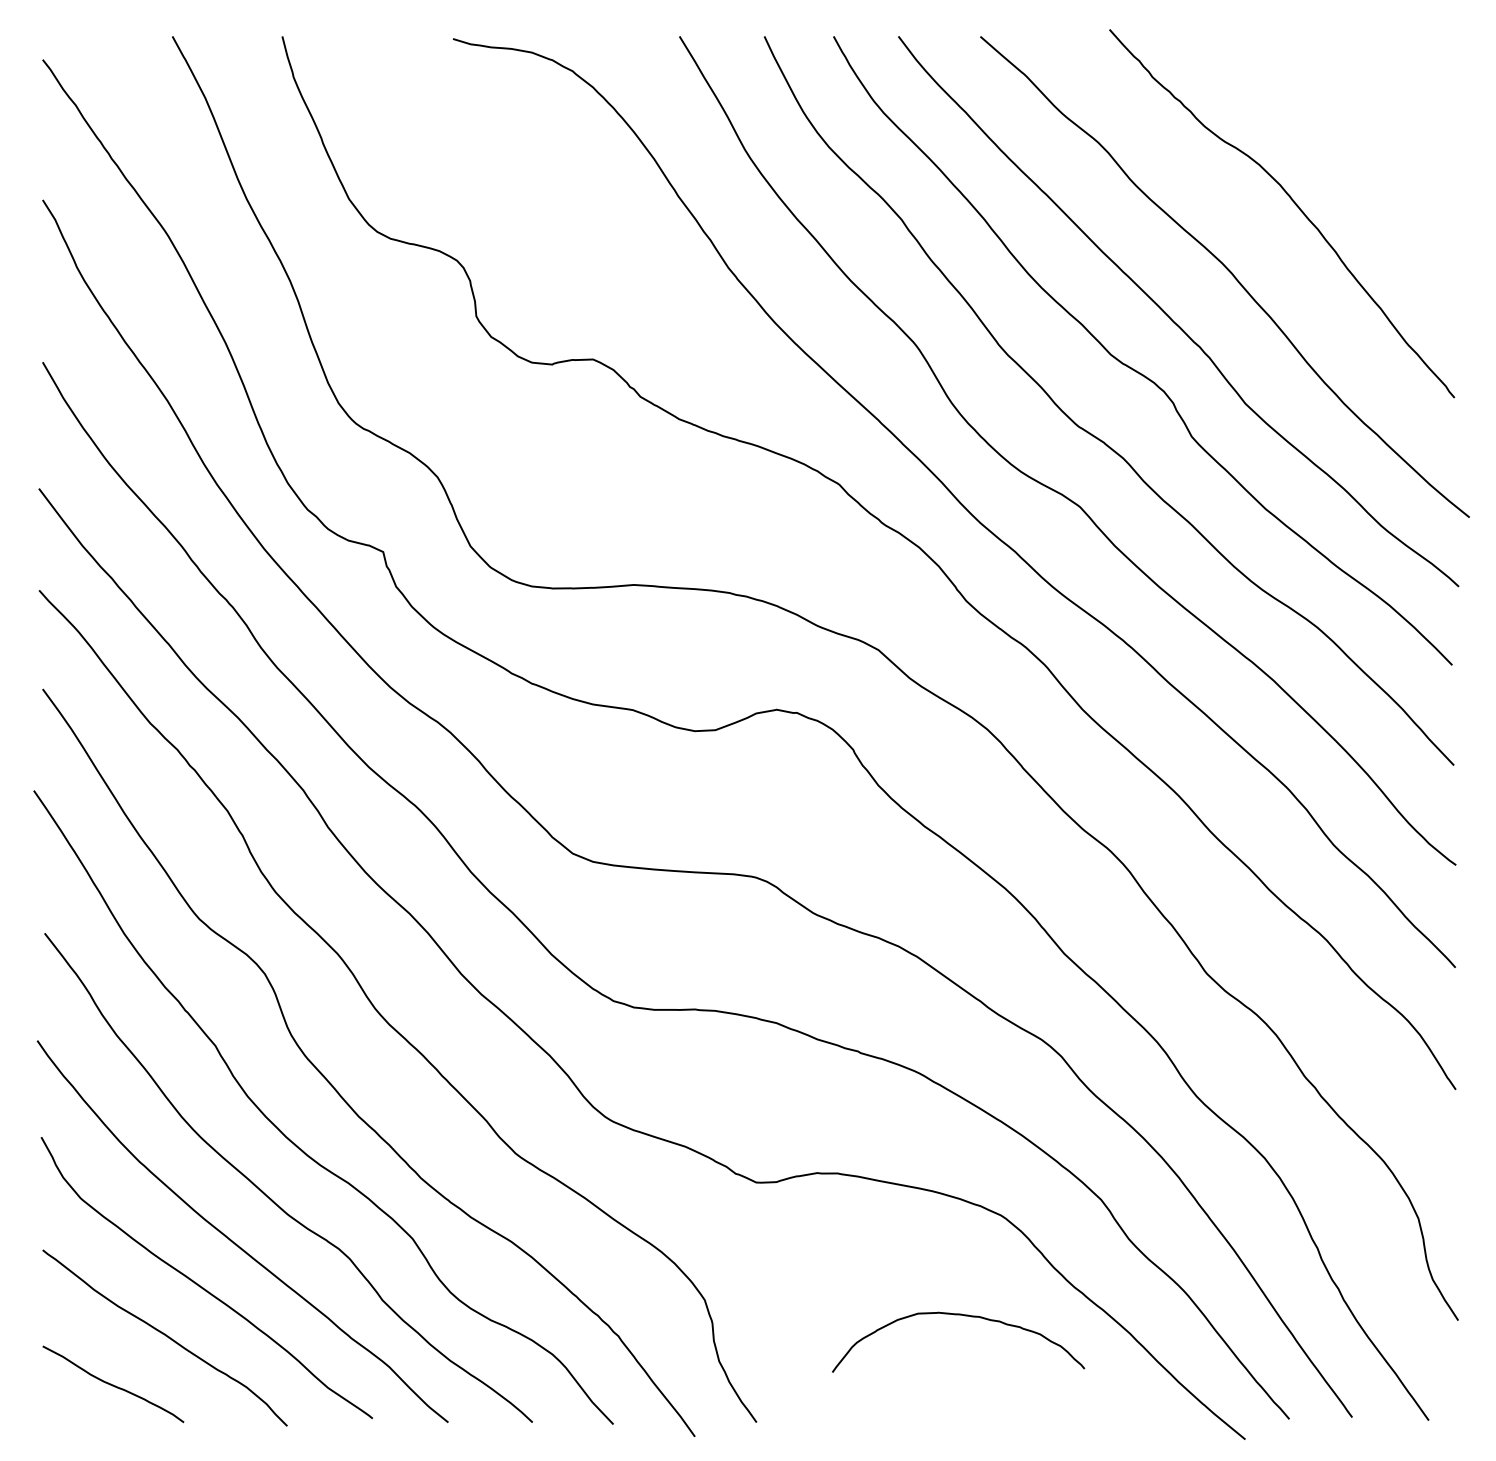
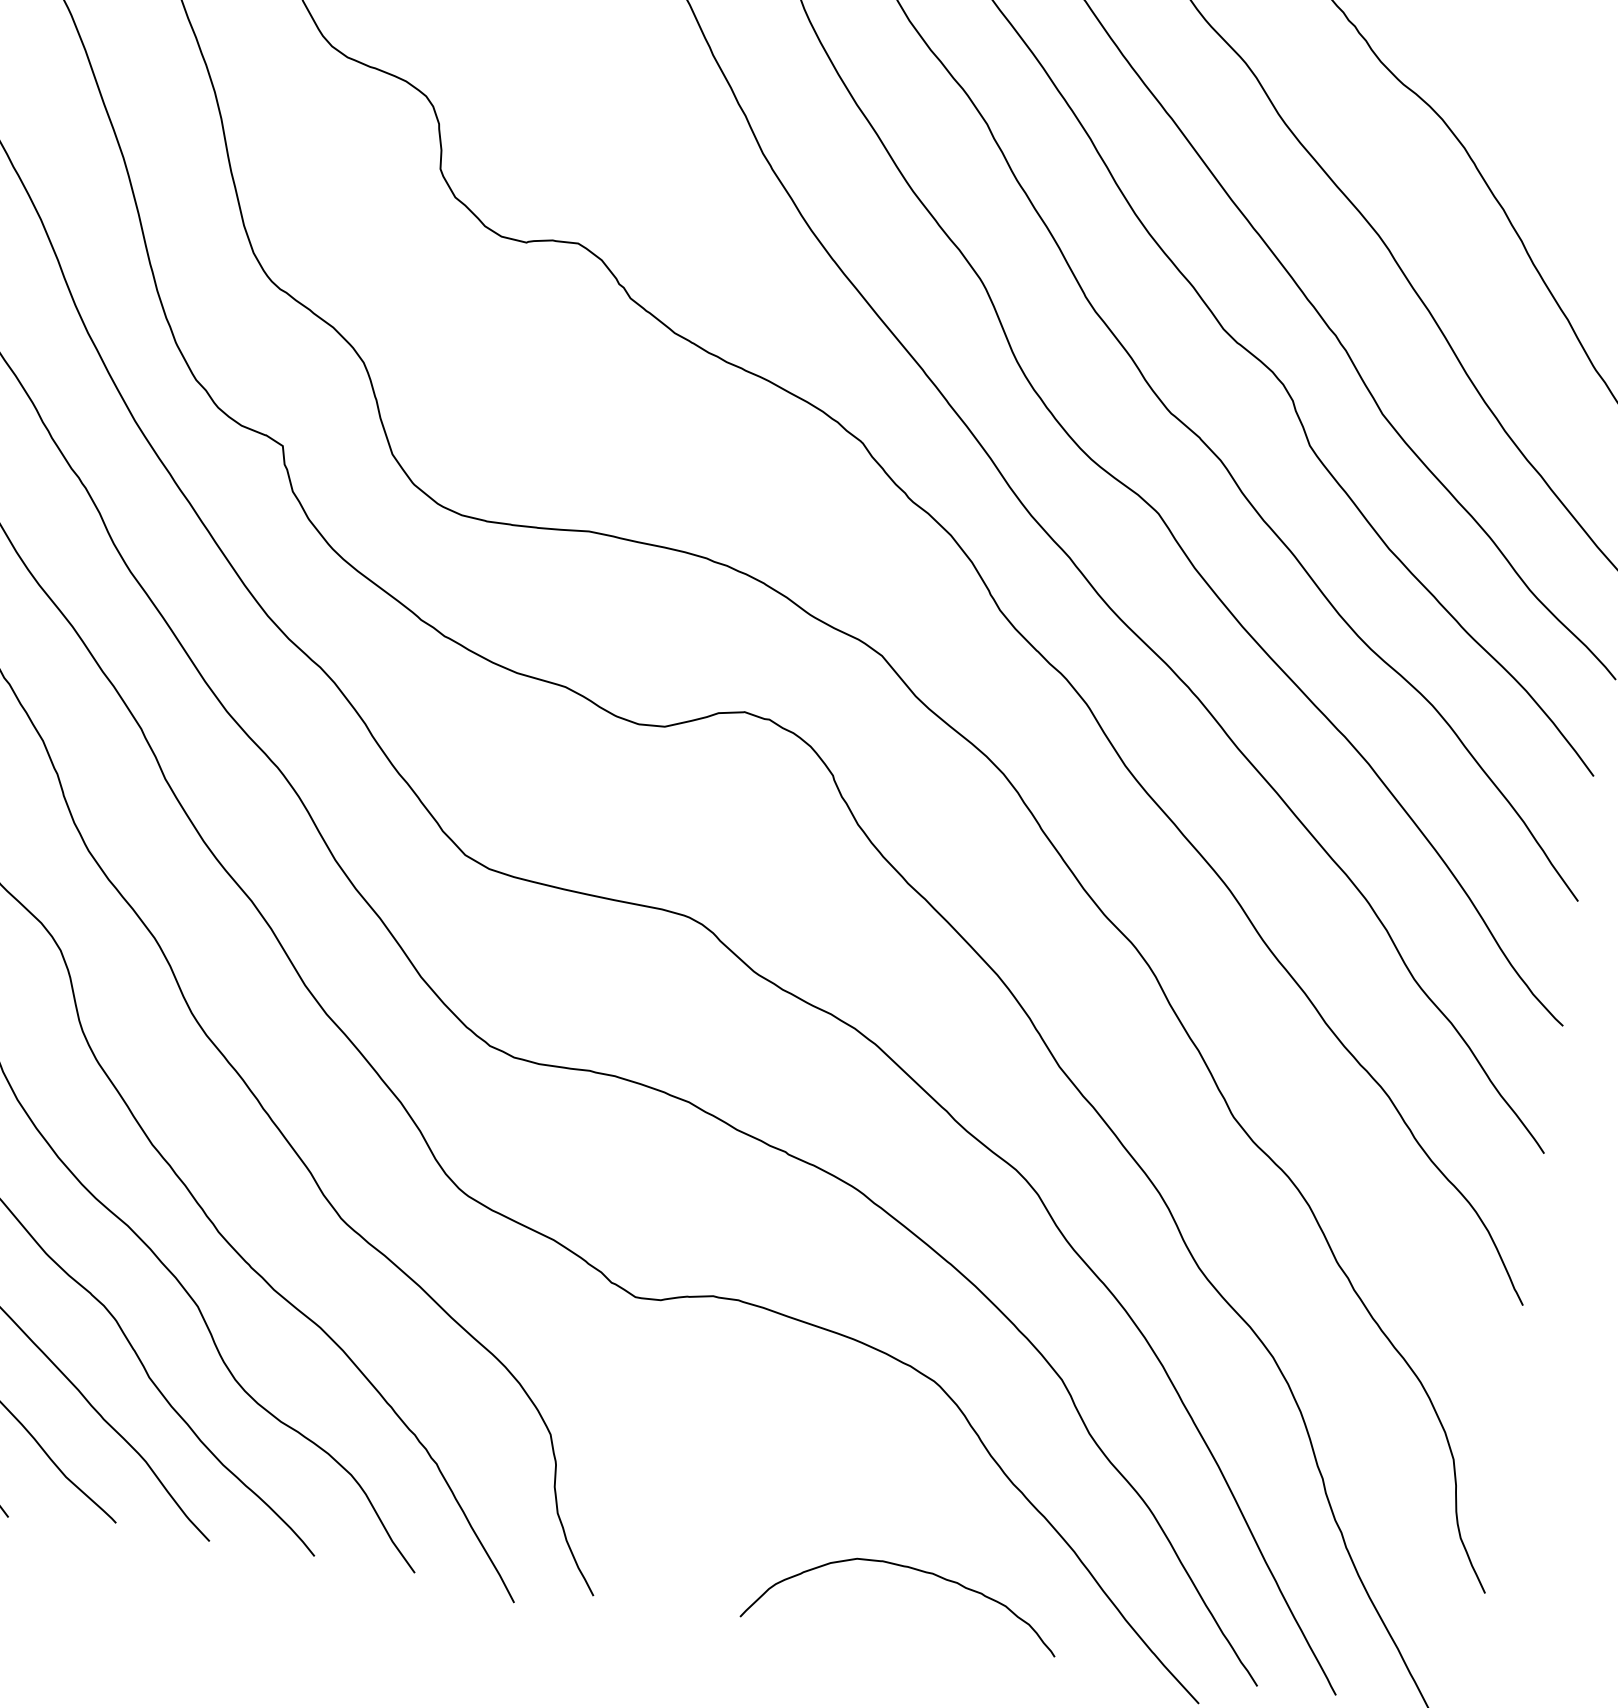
curve: (964, 1316) -> (914, 1570), moved

